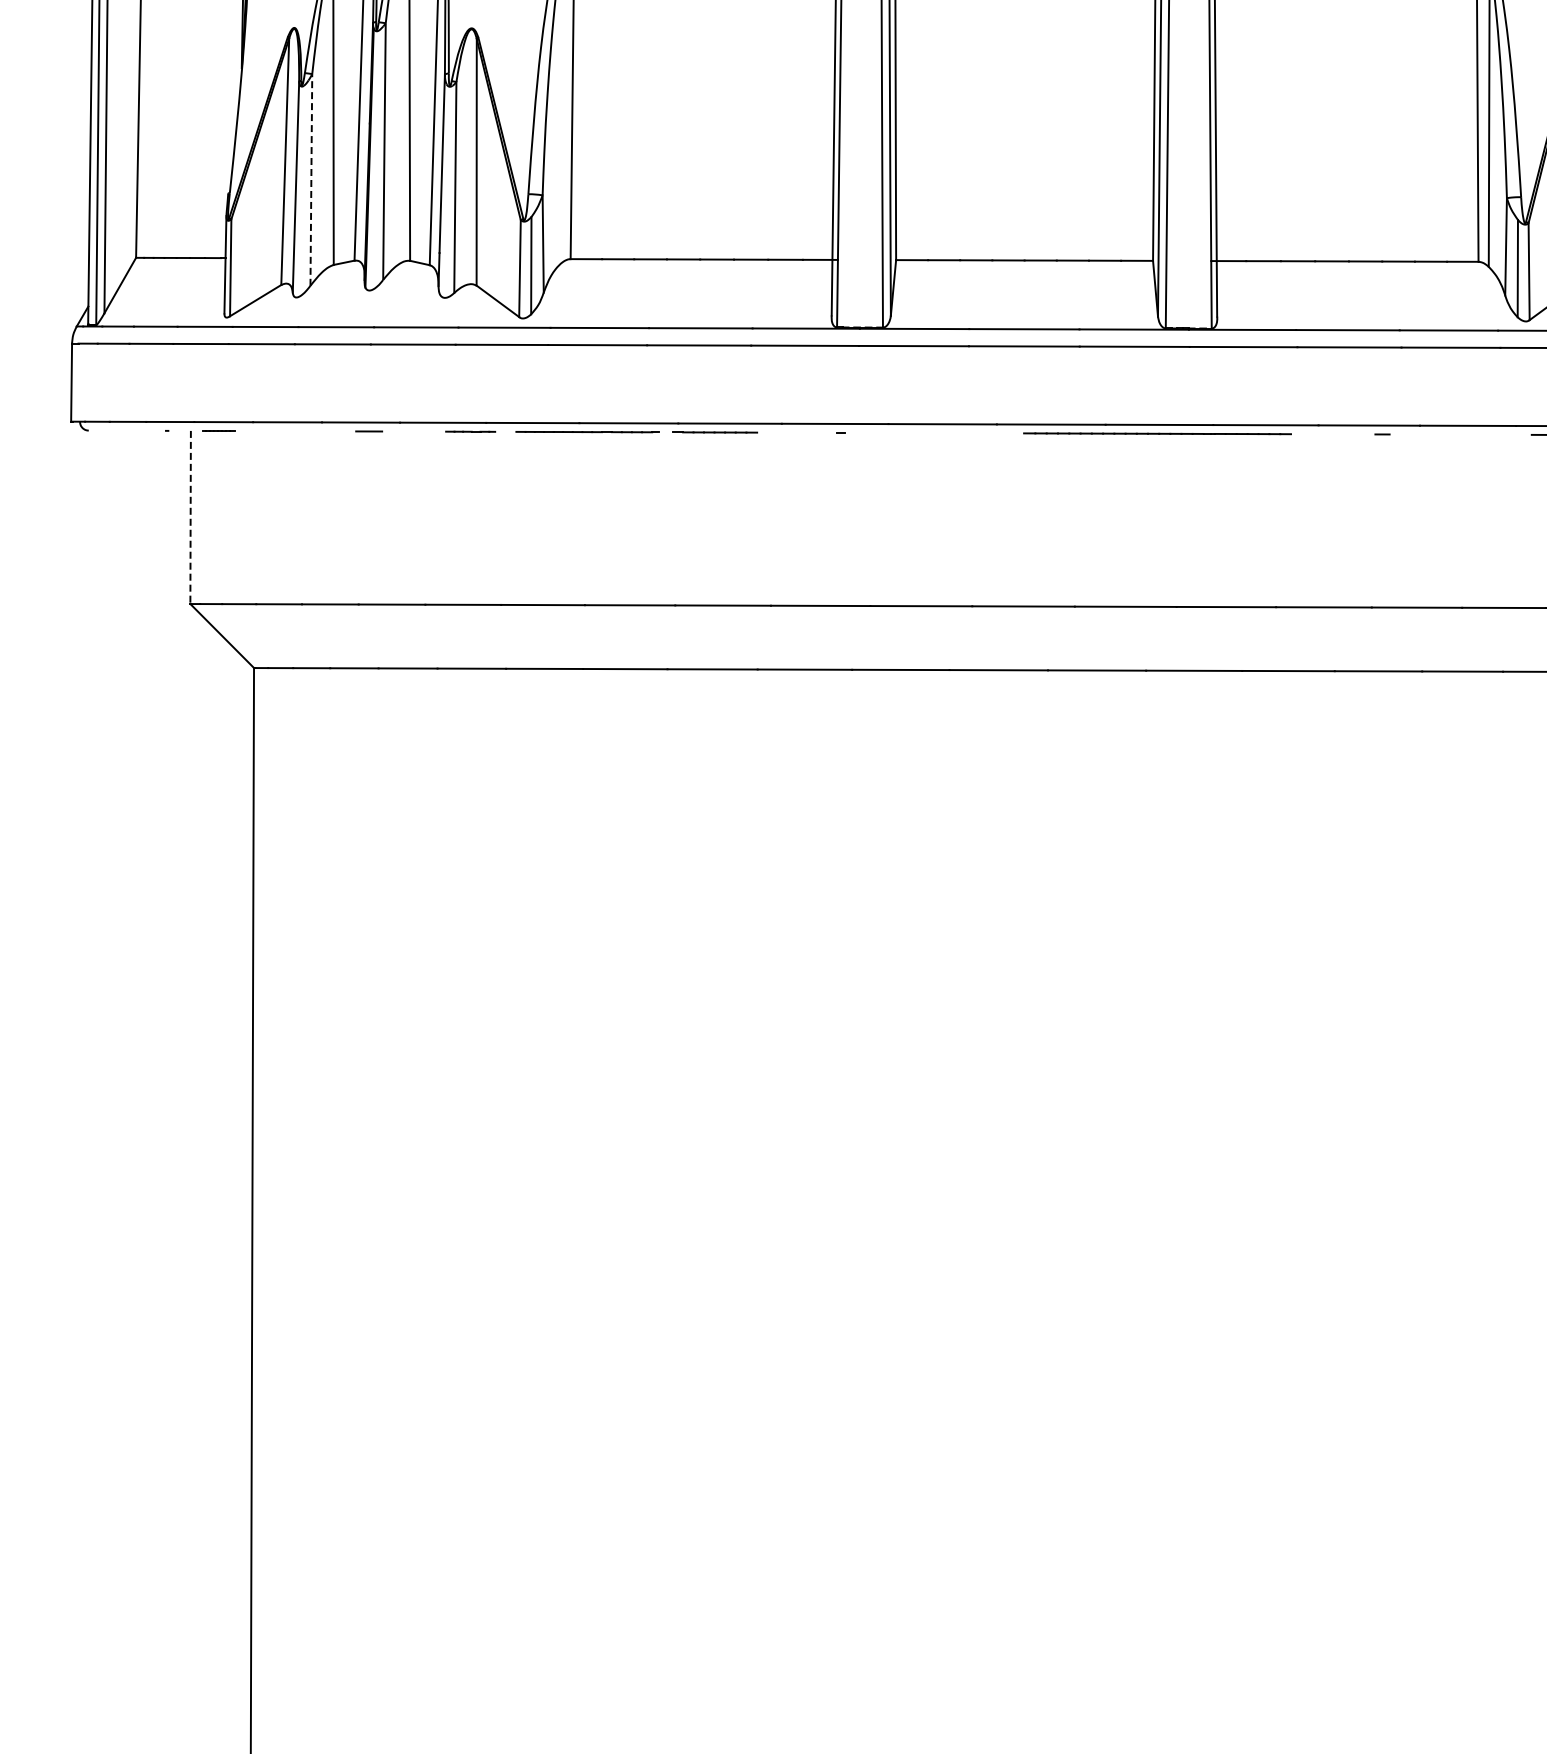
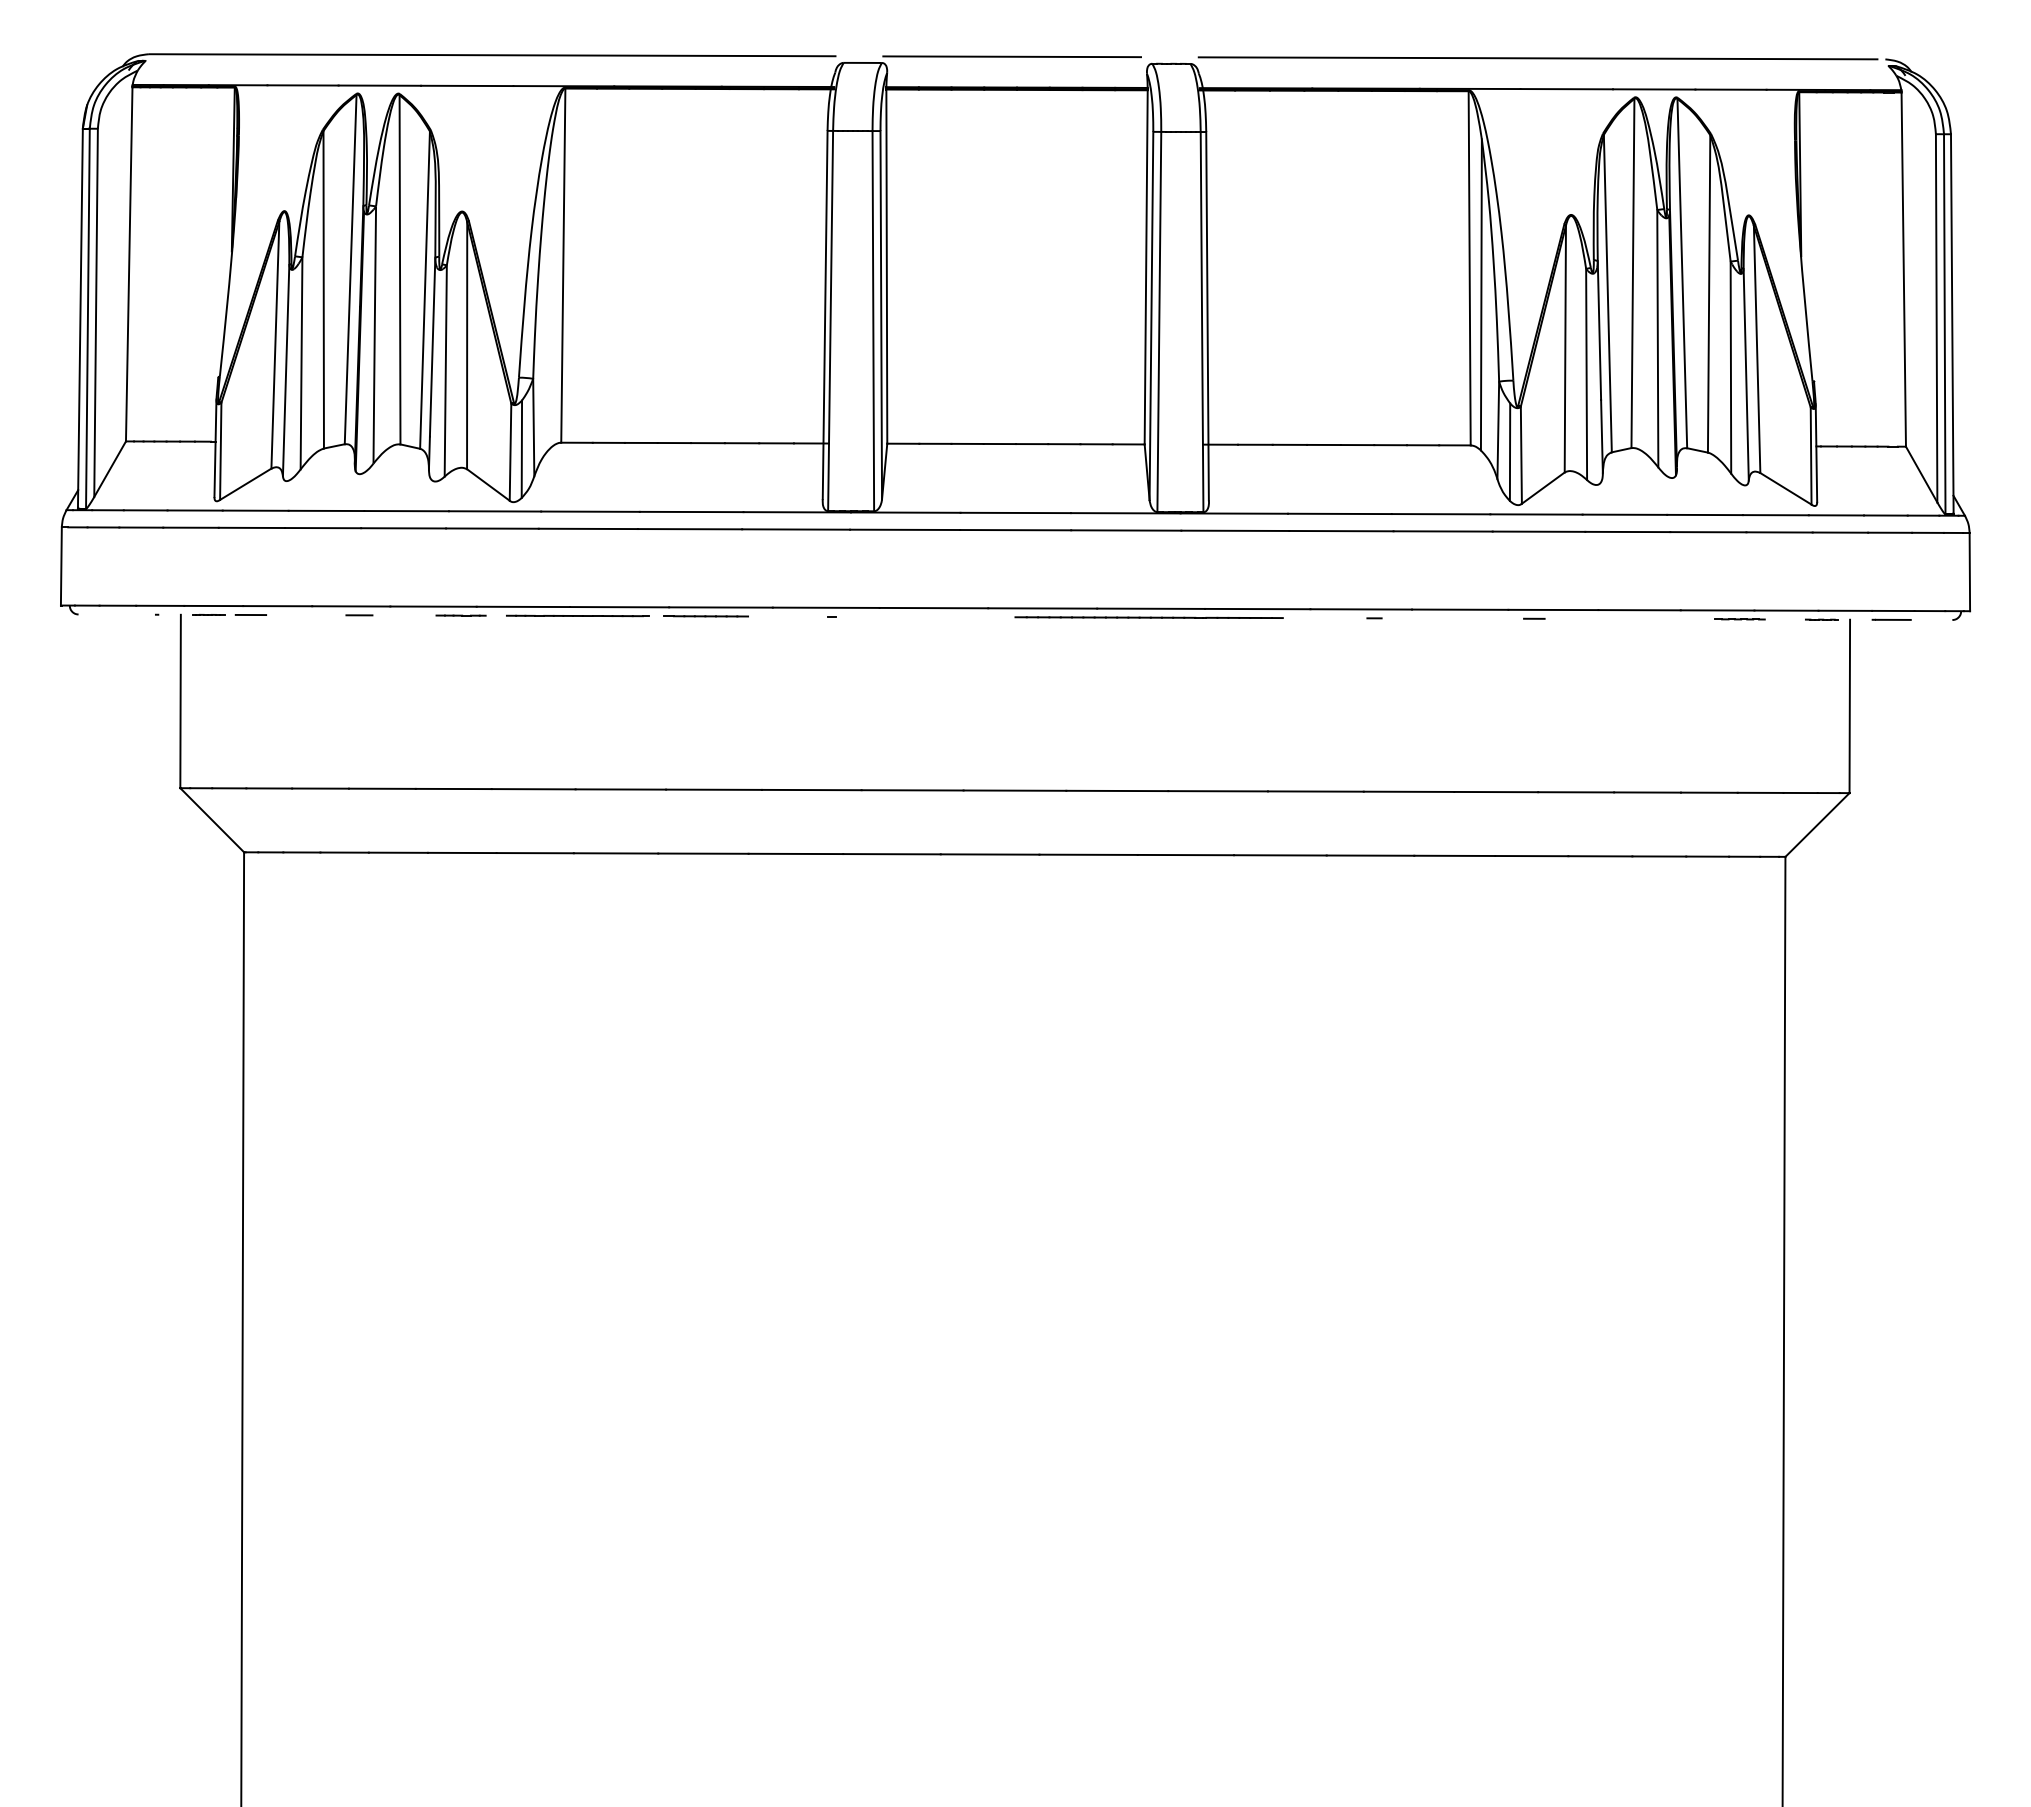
line: (311, 179) -> (301, 362), dashed -> solid
line: (260, 430) -> (250, 614), added
line: (190, 517) -> (180, 701), dashed -> solid

